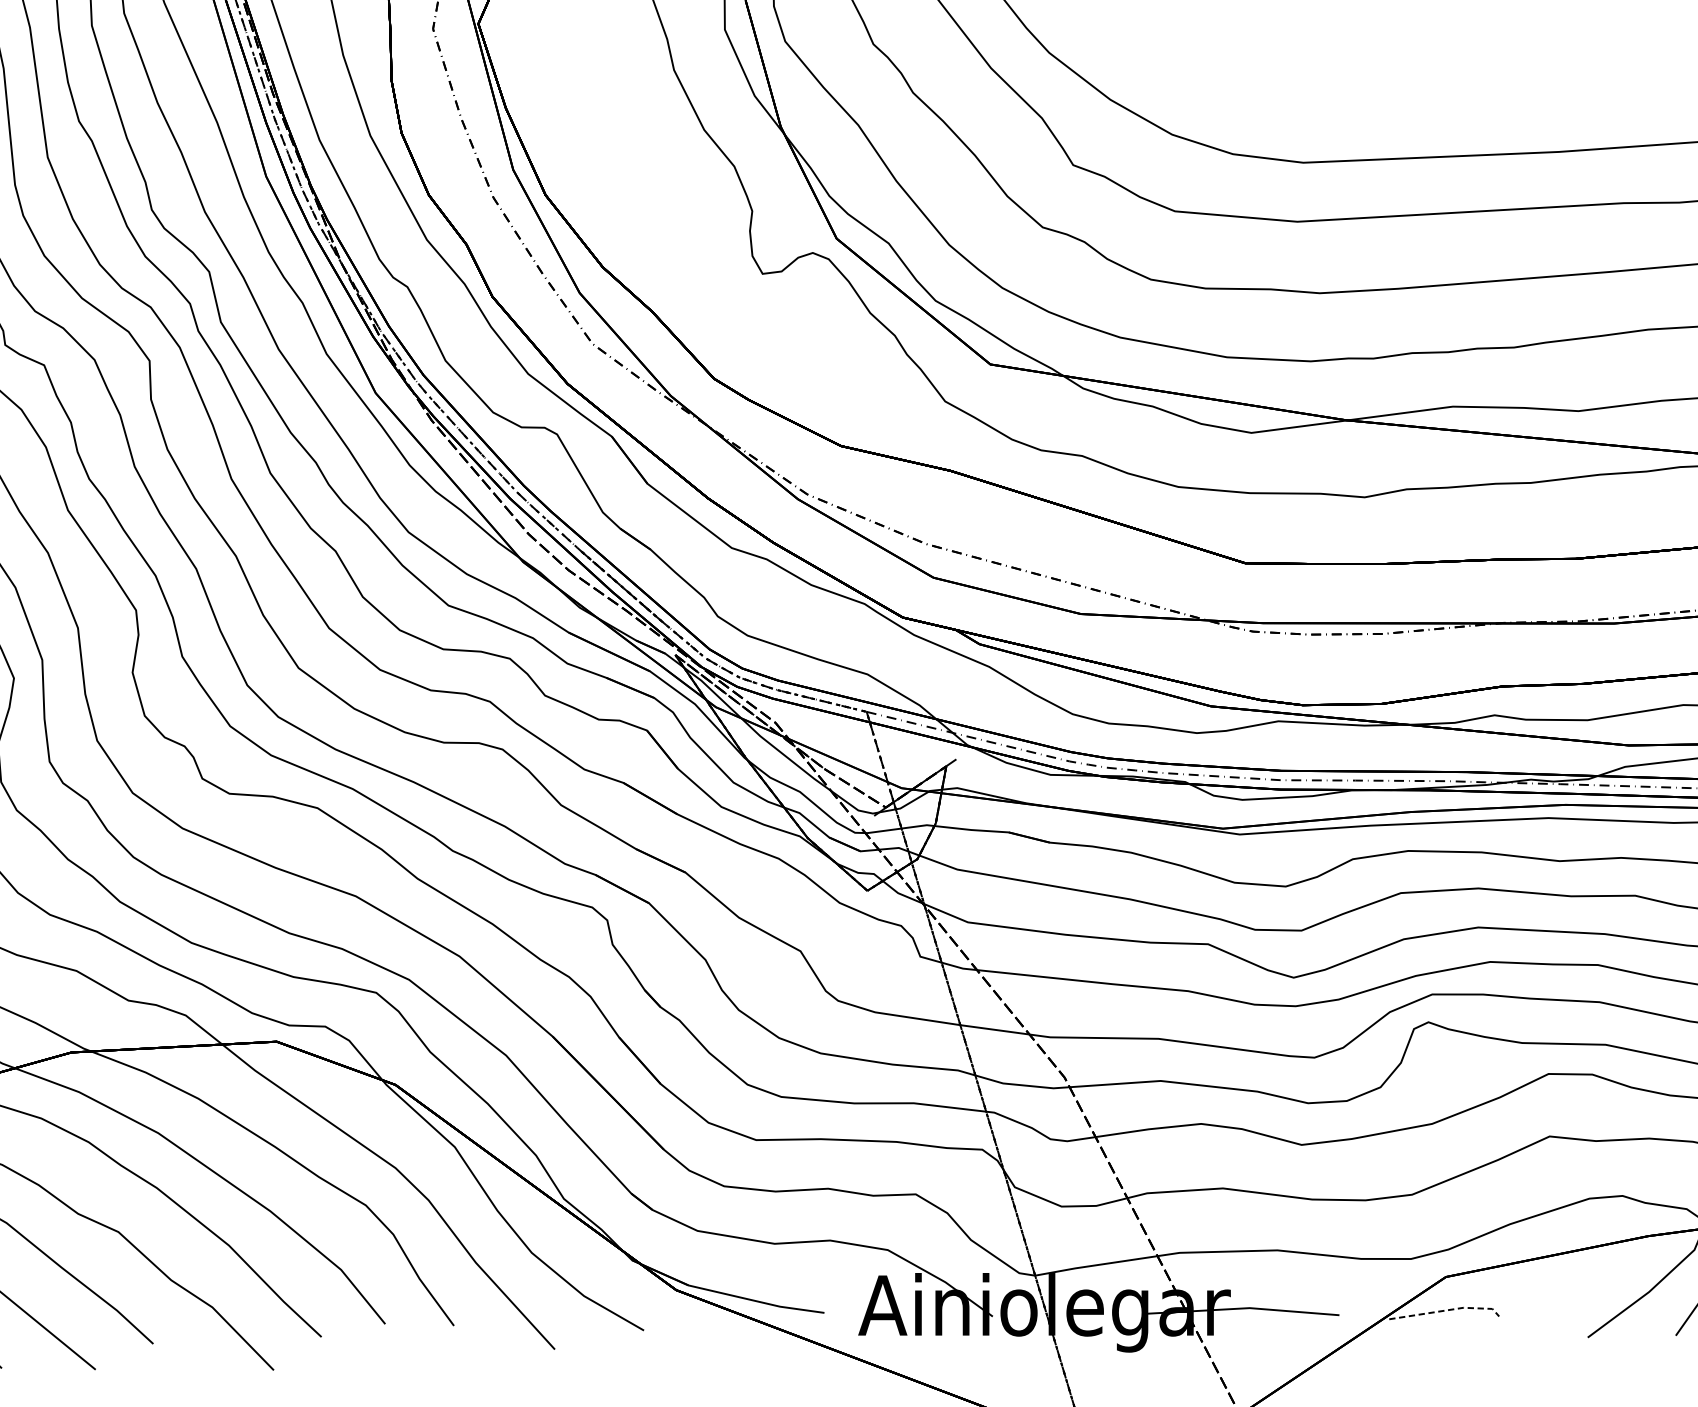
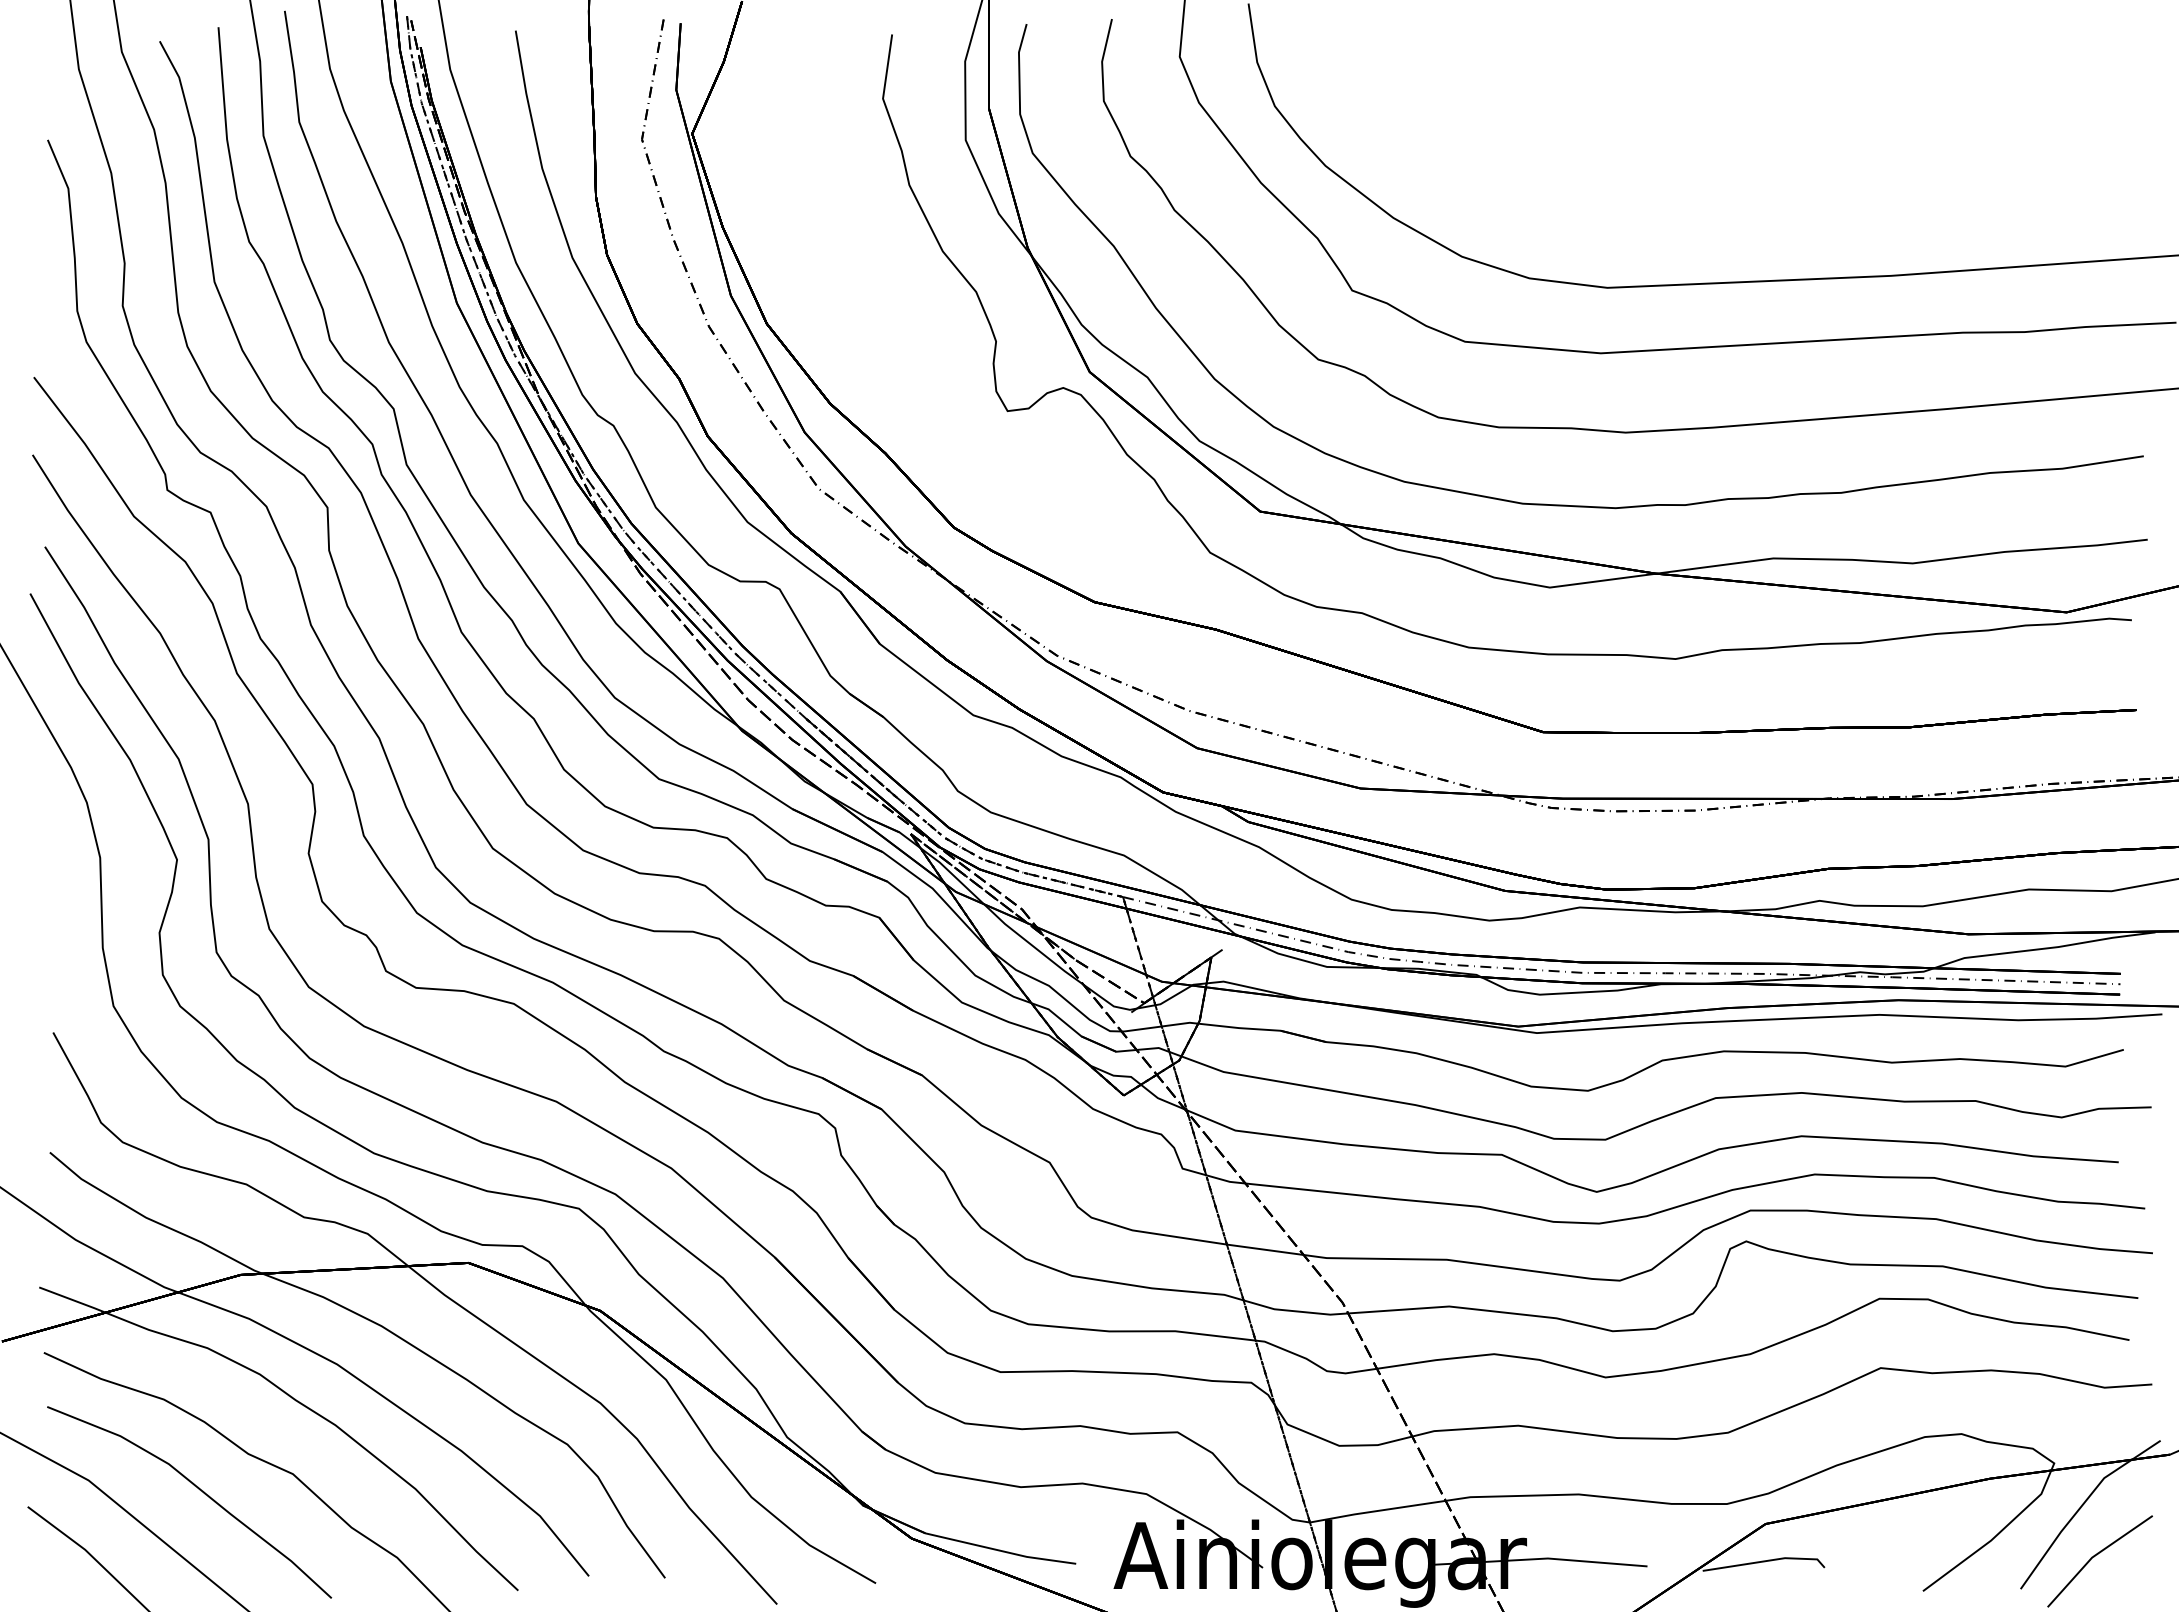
line: (1447, 1309) -> (1767, 1560), dashed -> solid

